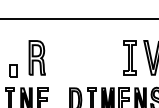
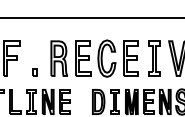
part: (83, 57) -> (106, 58), added
part: (13, 71) -> (34, 72), size x0.62

